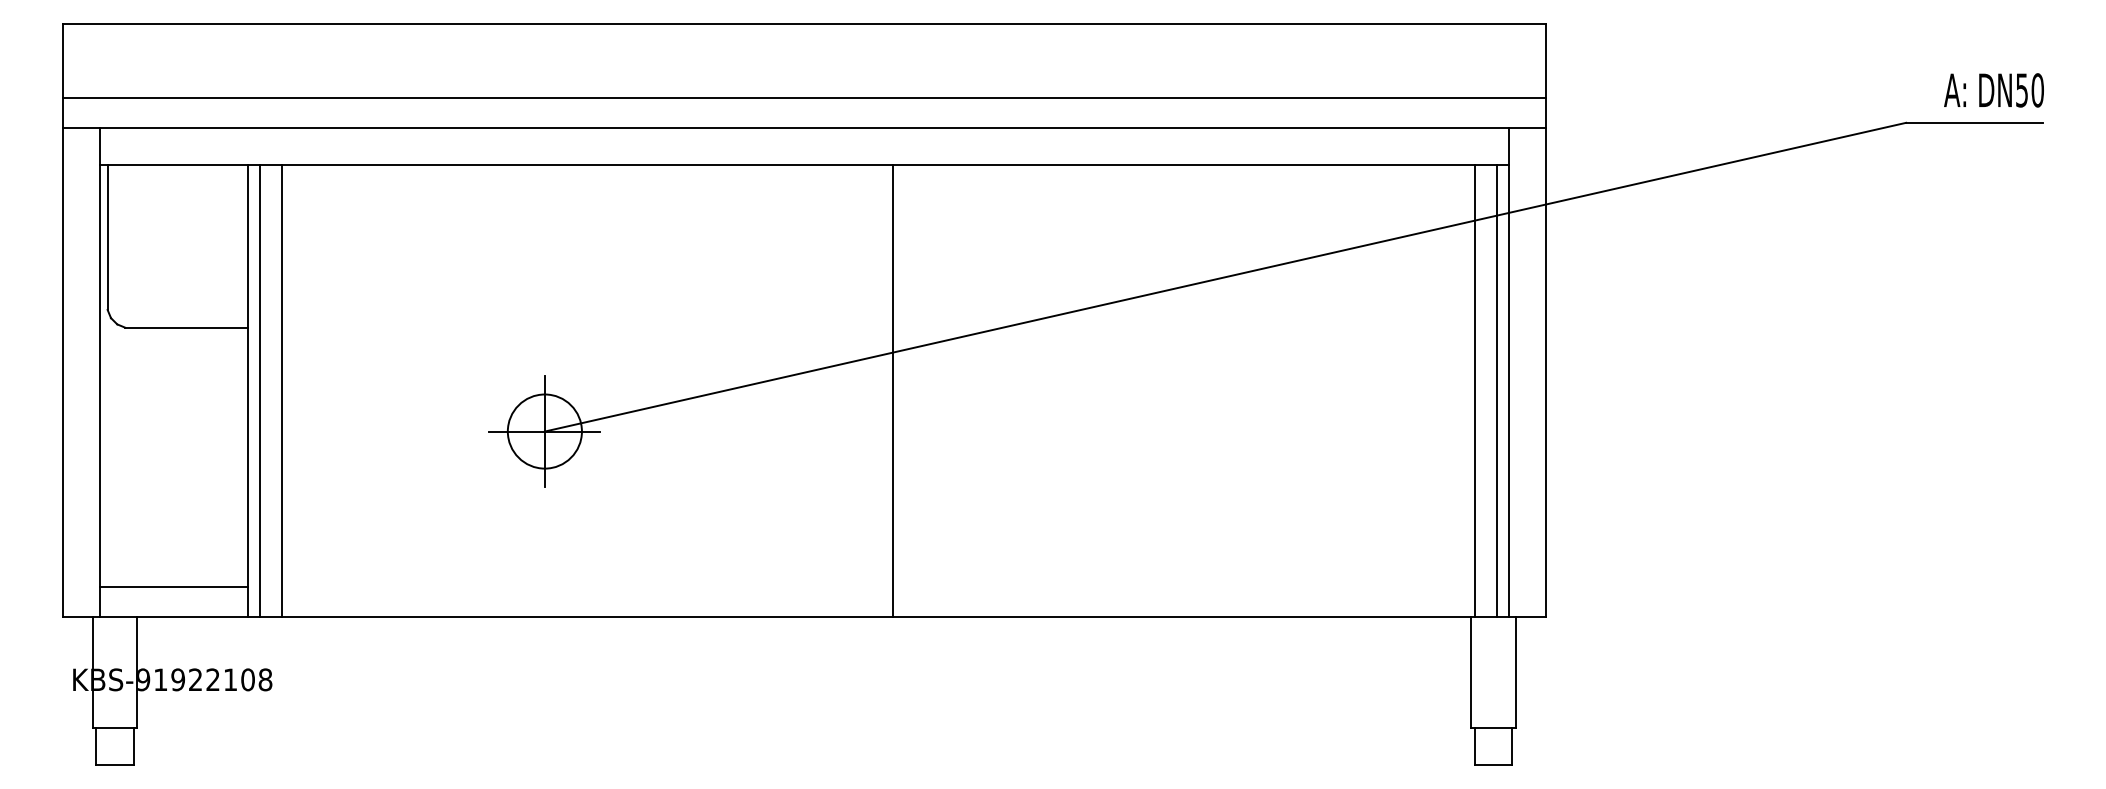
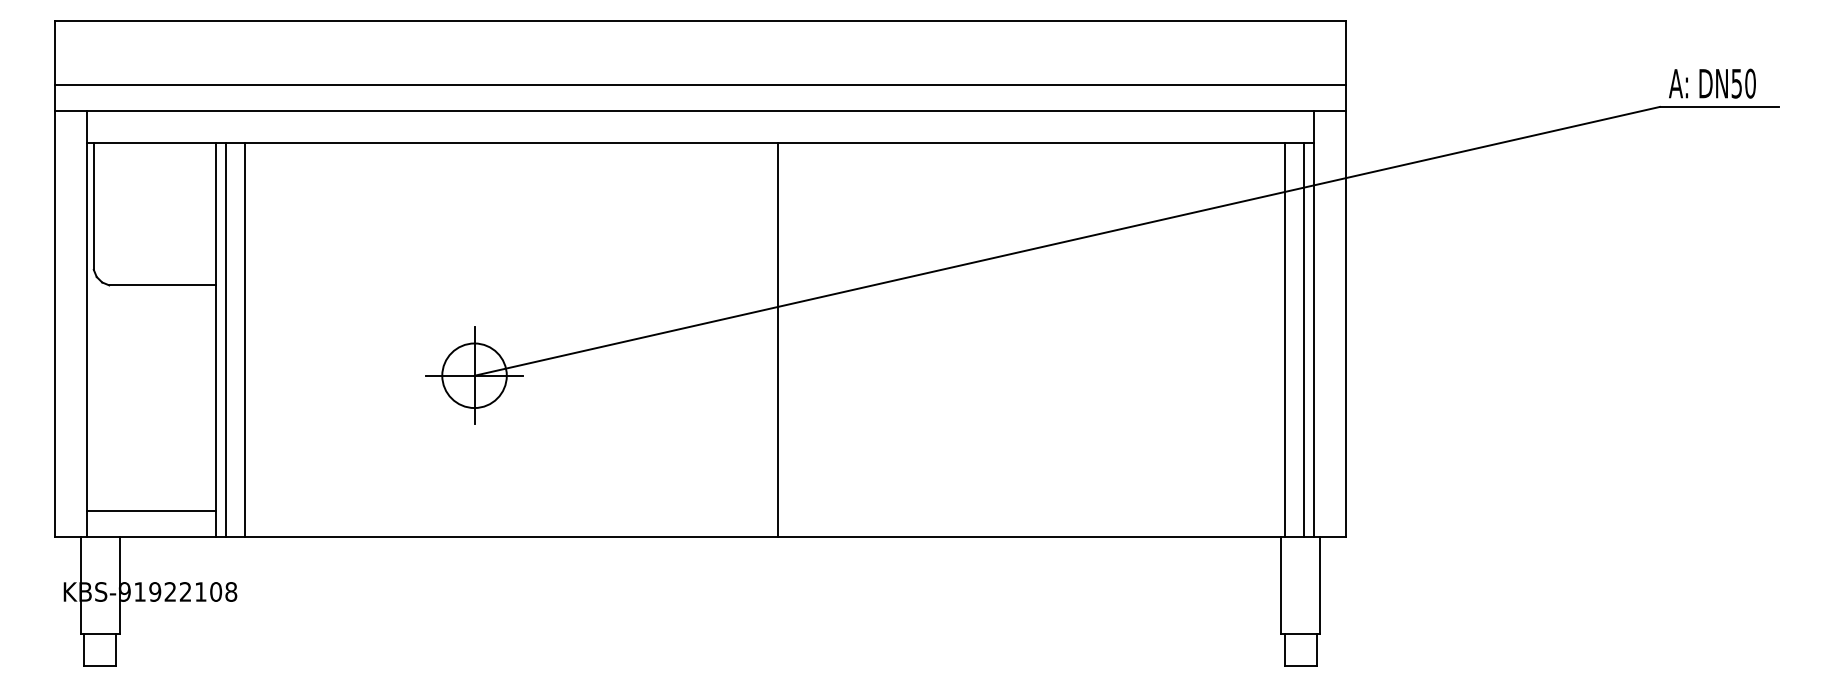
text: (1994, 90) -> (1712, 83), moved

